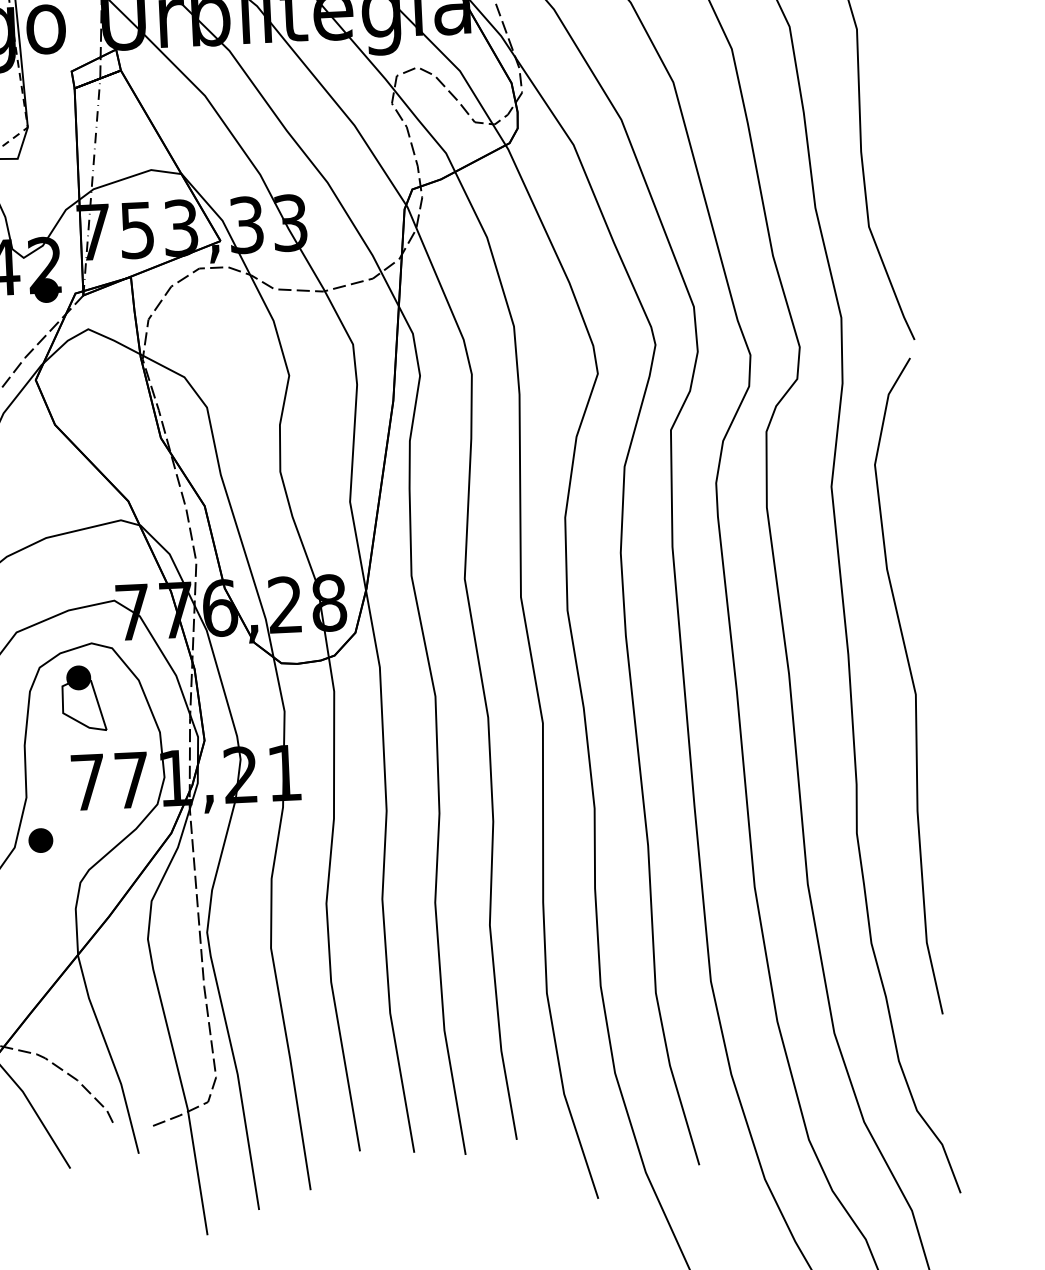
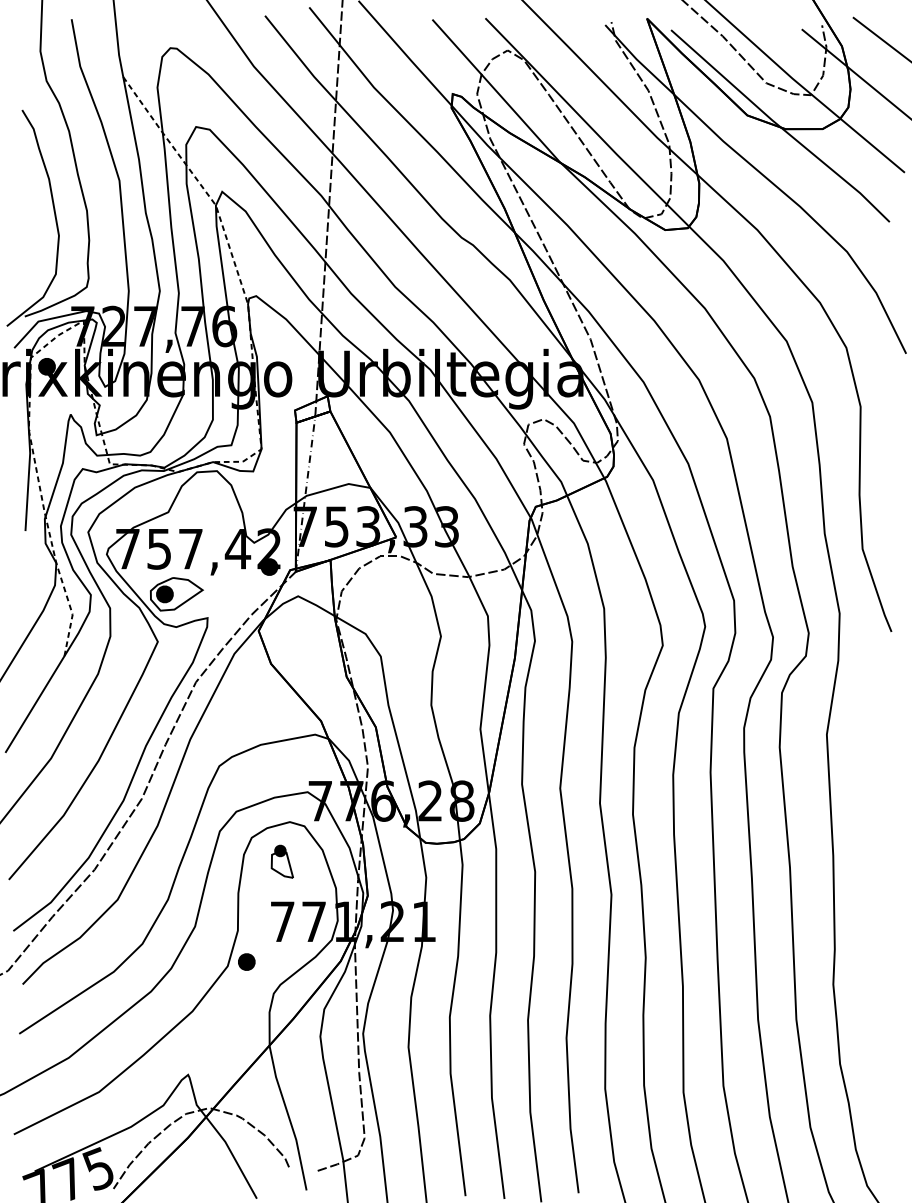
curve: (911, 681) -> (877, 877), removed
part: (83, 698) -> (282, 861), size x0.7

